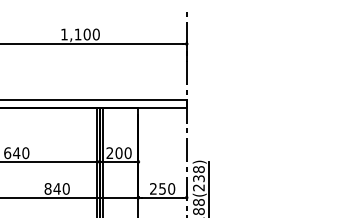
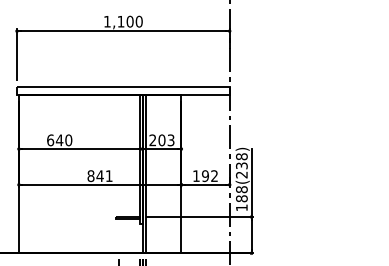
text: (127, 153) -> (170, 140), 200 -> 203
text: (65, 189) -> (108, 176), 840 -> 841
text: (162, 189) -> (205, 176), 250 -> 192

